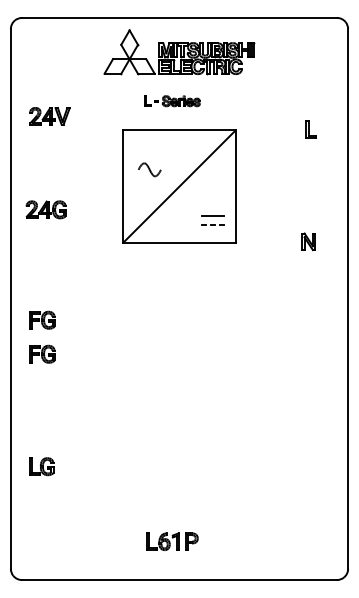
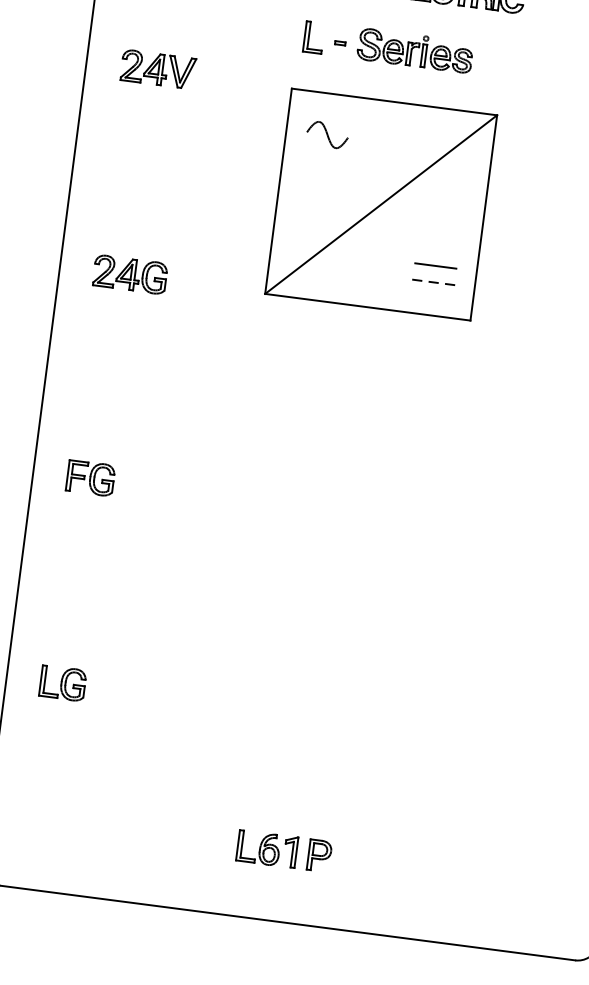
part: (172, 100) -> (388, 45), size x1.67
part: (49, 116) -> (157, 69), moved
part: (149, 169) -> (327, 134), moved
part: (45, 209) -> (128, 273), moved
part: (42, 319) -> (99, 414), removed

